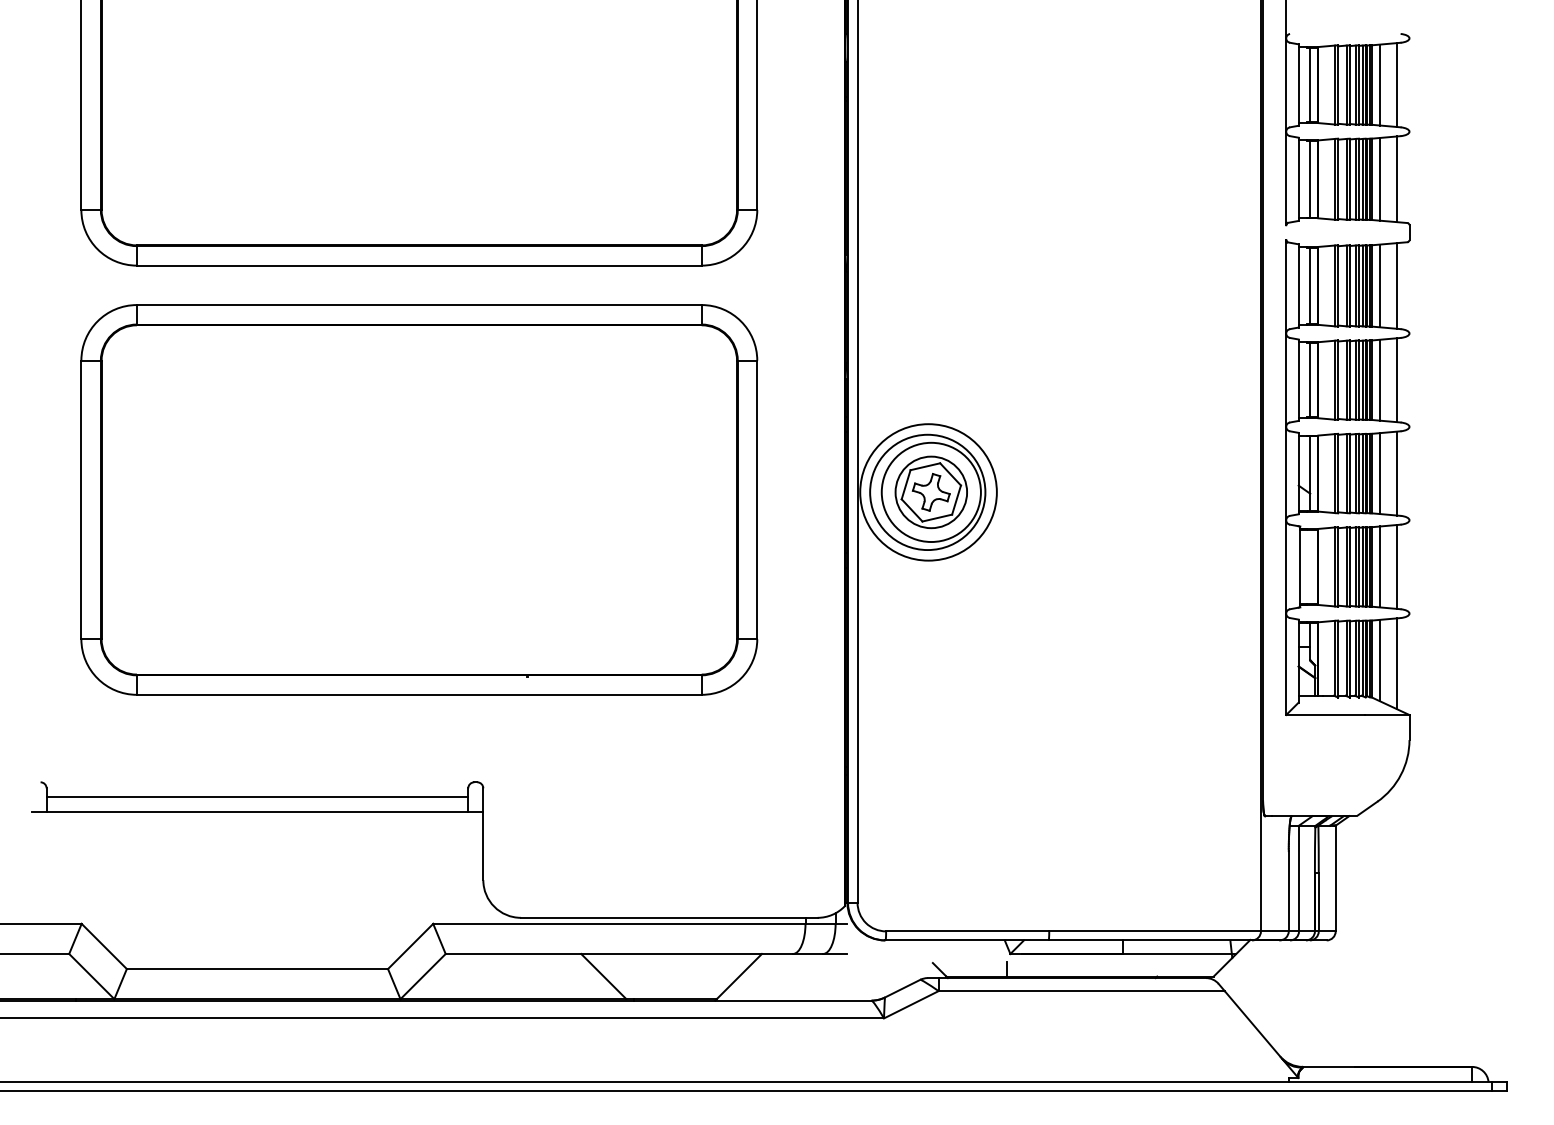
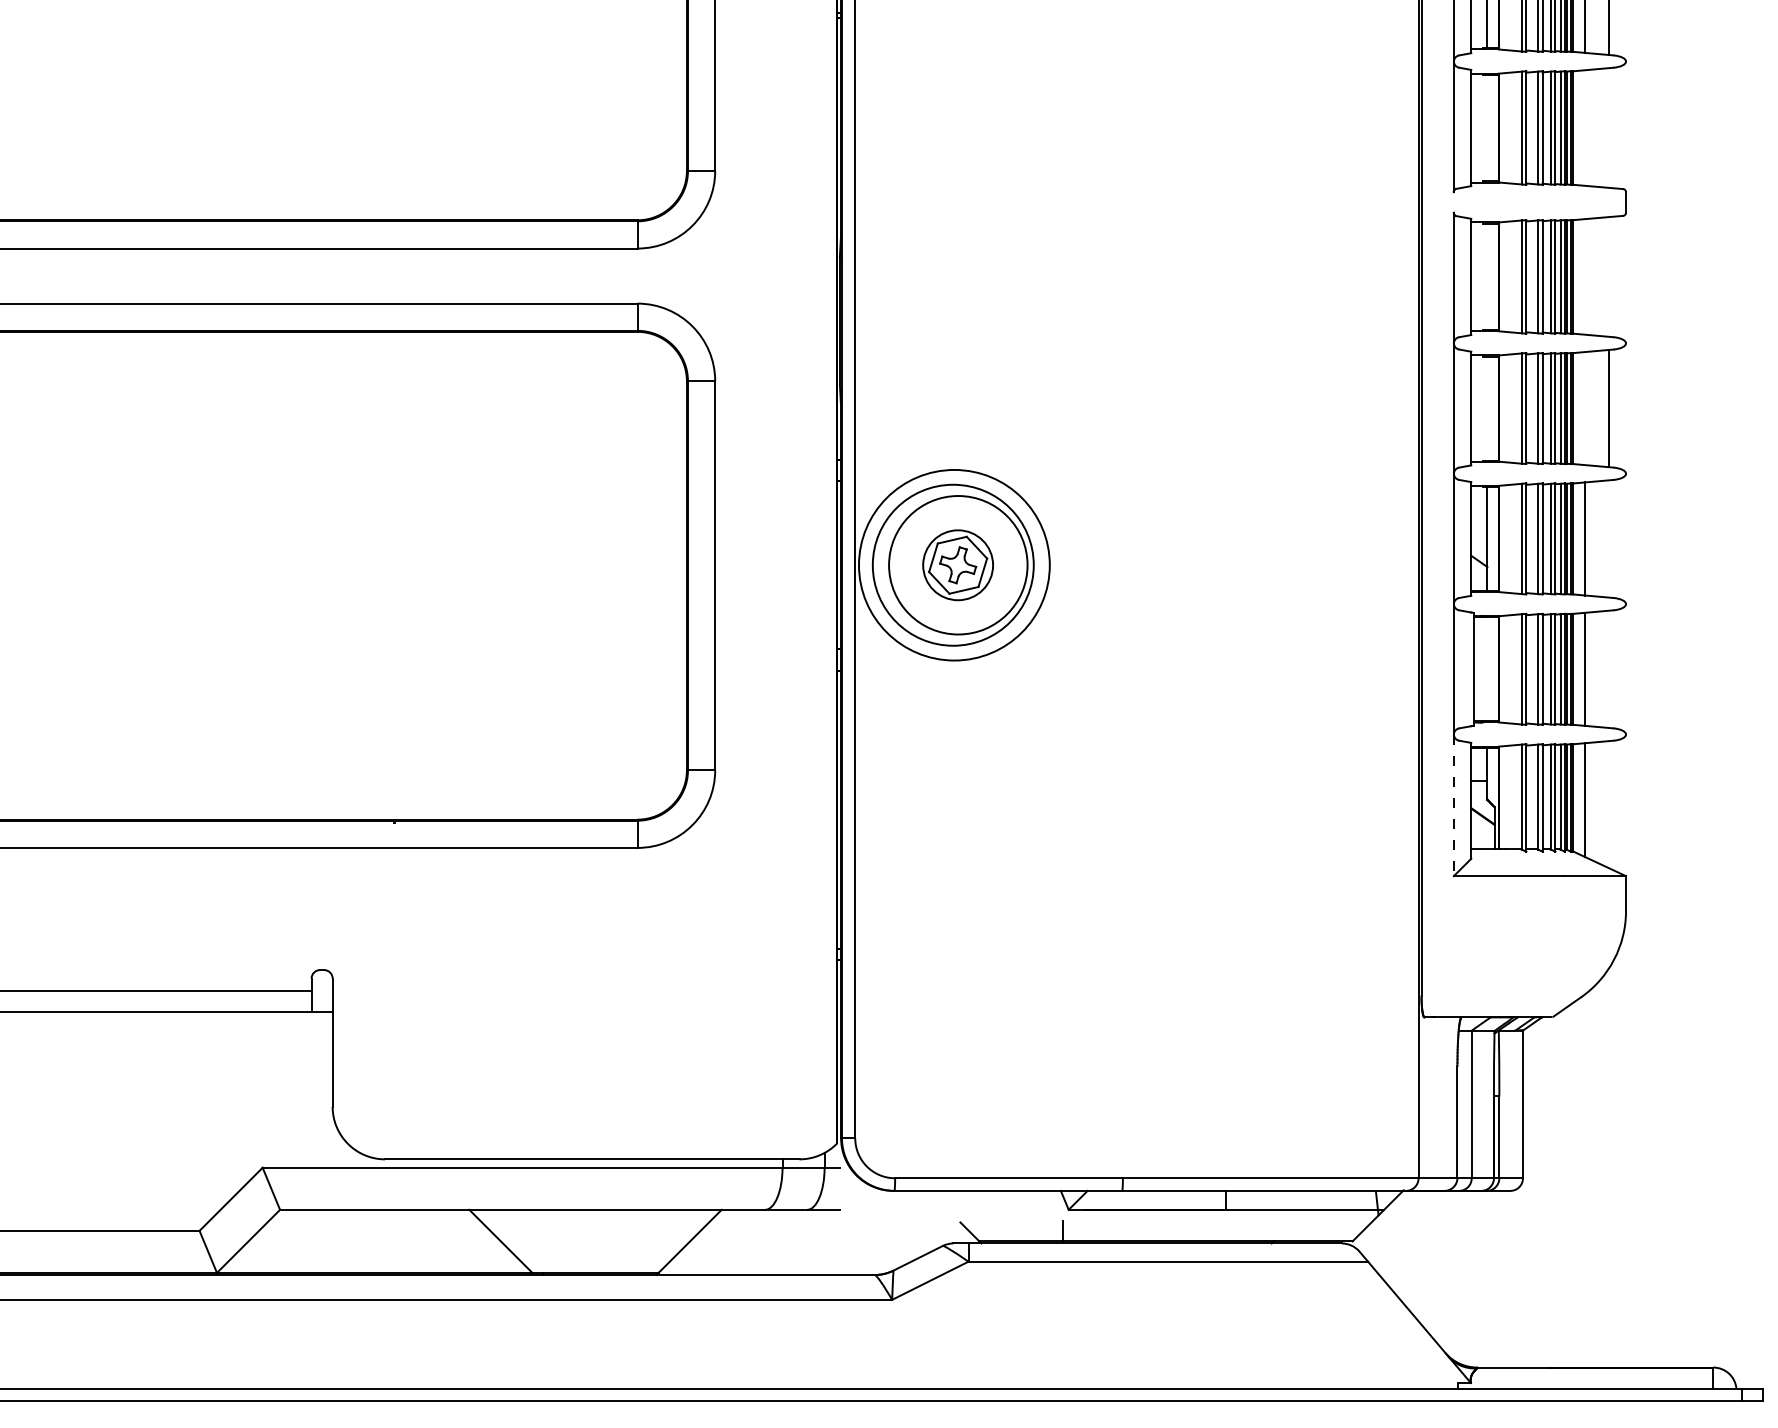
line: (1380, 178) -> (1585, 126), removed
line: (1310, 179) -> (1487, 128), removed
line: (1397, 179) -> (1609, 128), removed
line: (1310, 285) -> (1487, 276), removed
line: (1380, 285) -> (1585, 276), removed
line: (1397, 285) -> (1609, 276), removed
line: (1310, 379) -> (1487, 407), removed
line: (1380, 379) -> (1585, 407), removed
line: (1397, 473) -> (1609, 538), removed
part: (930, 492) -> (957, 565), size x0.7
line: (1397, 566) -> (1609, 668), removed
line: (1397, 663) -> (1609, 804), removed
line: (1286, 664) -> (1454, 805), solid -> dashed

